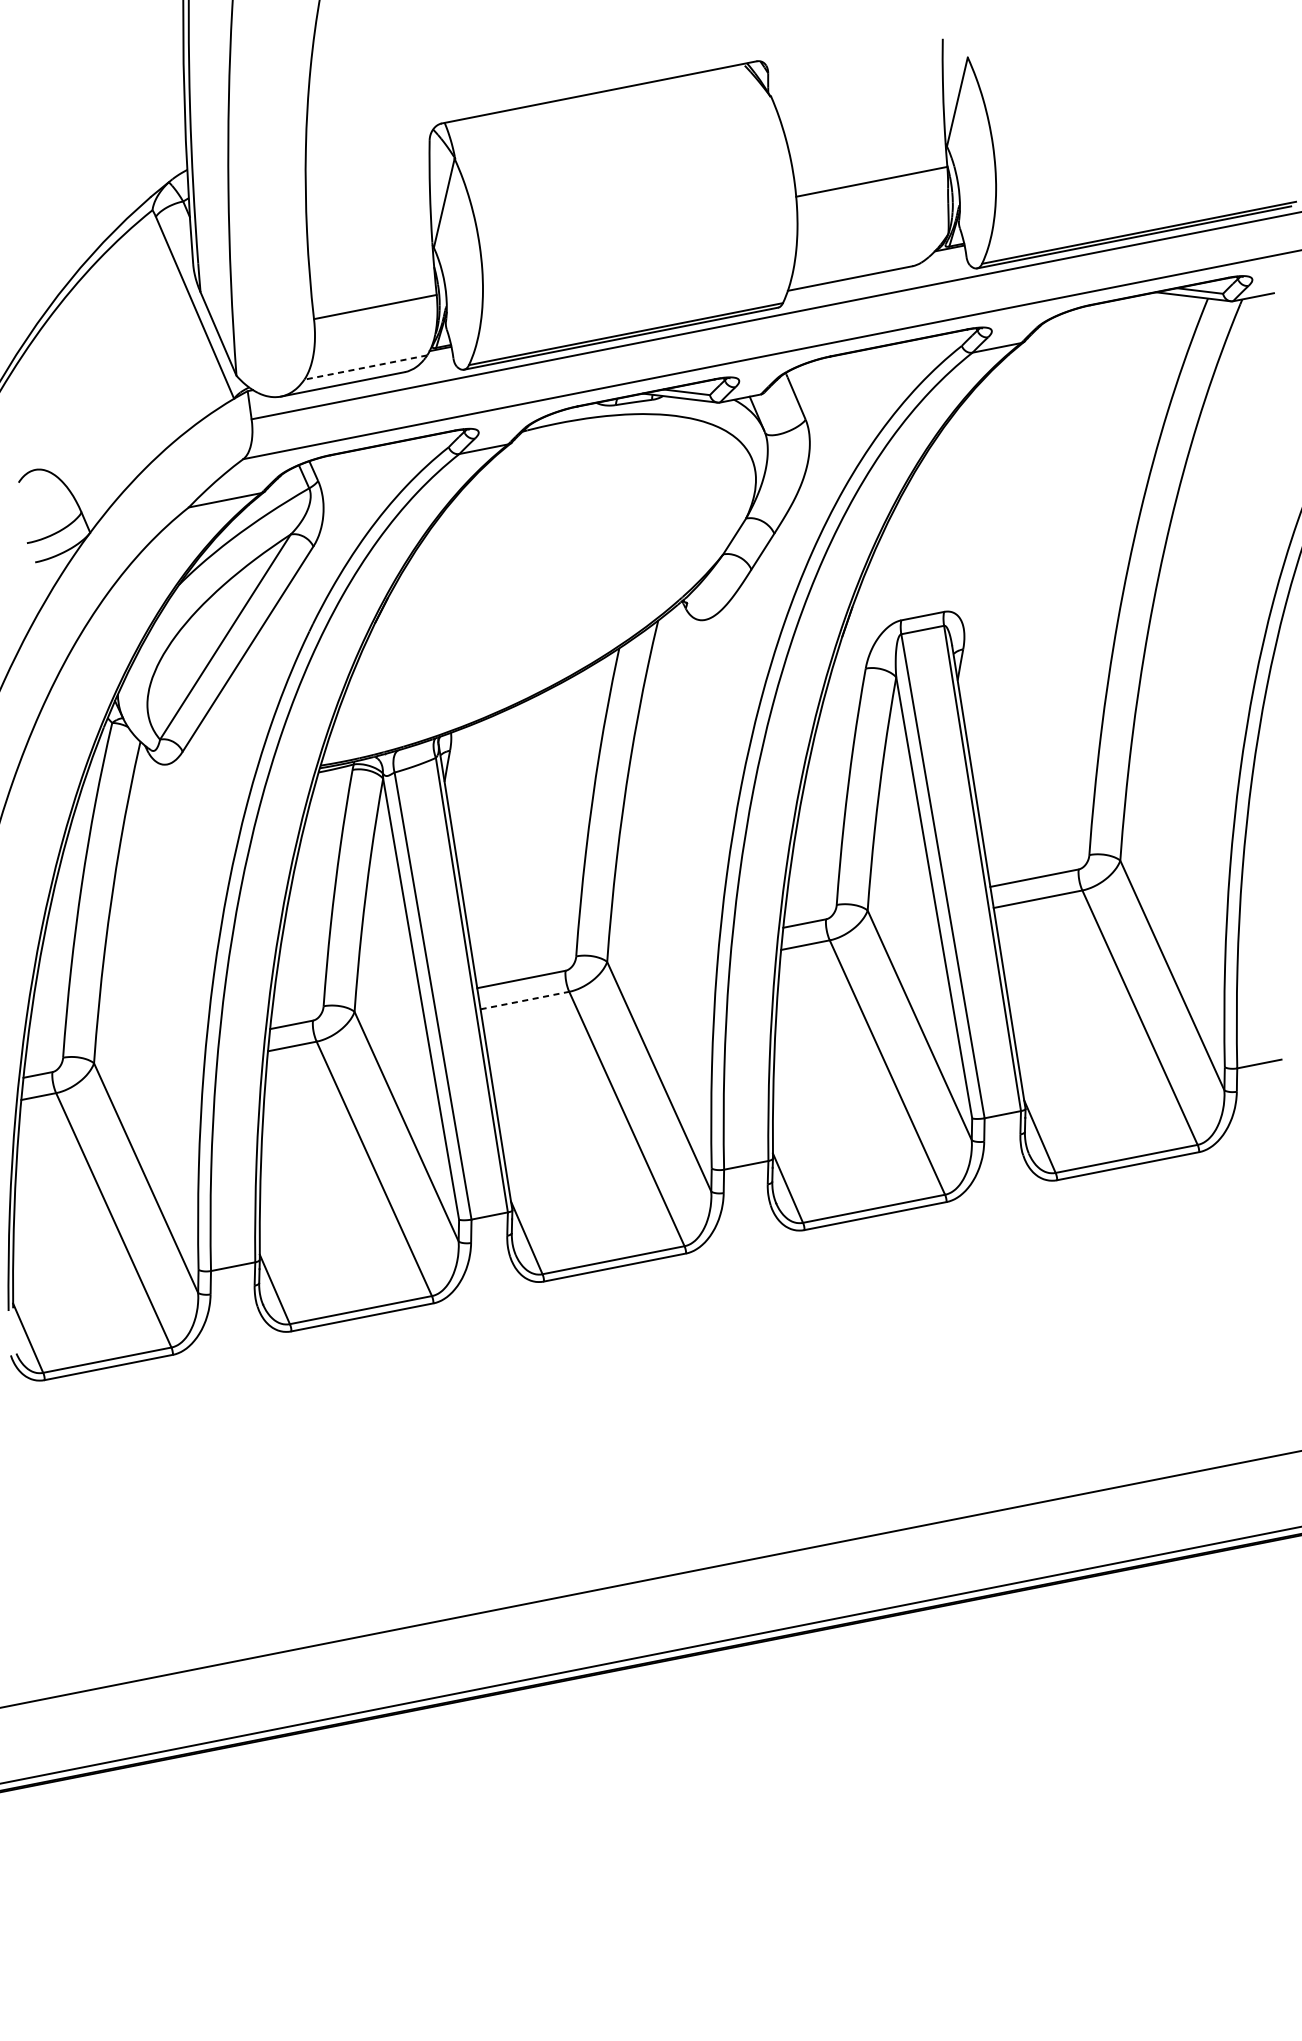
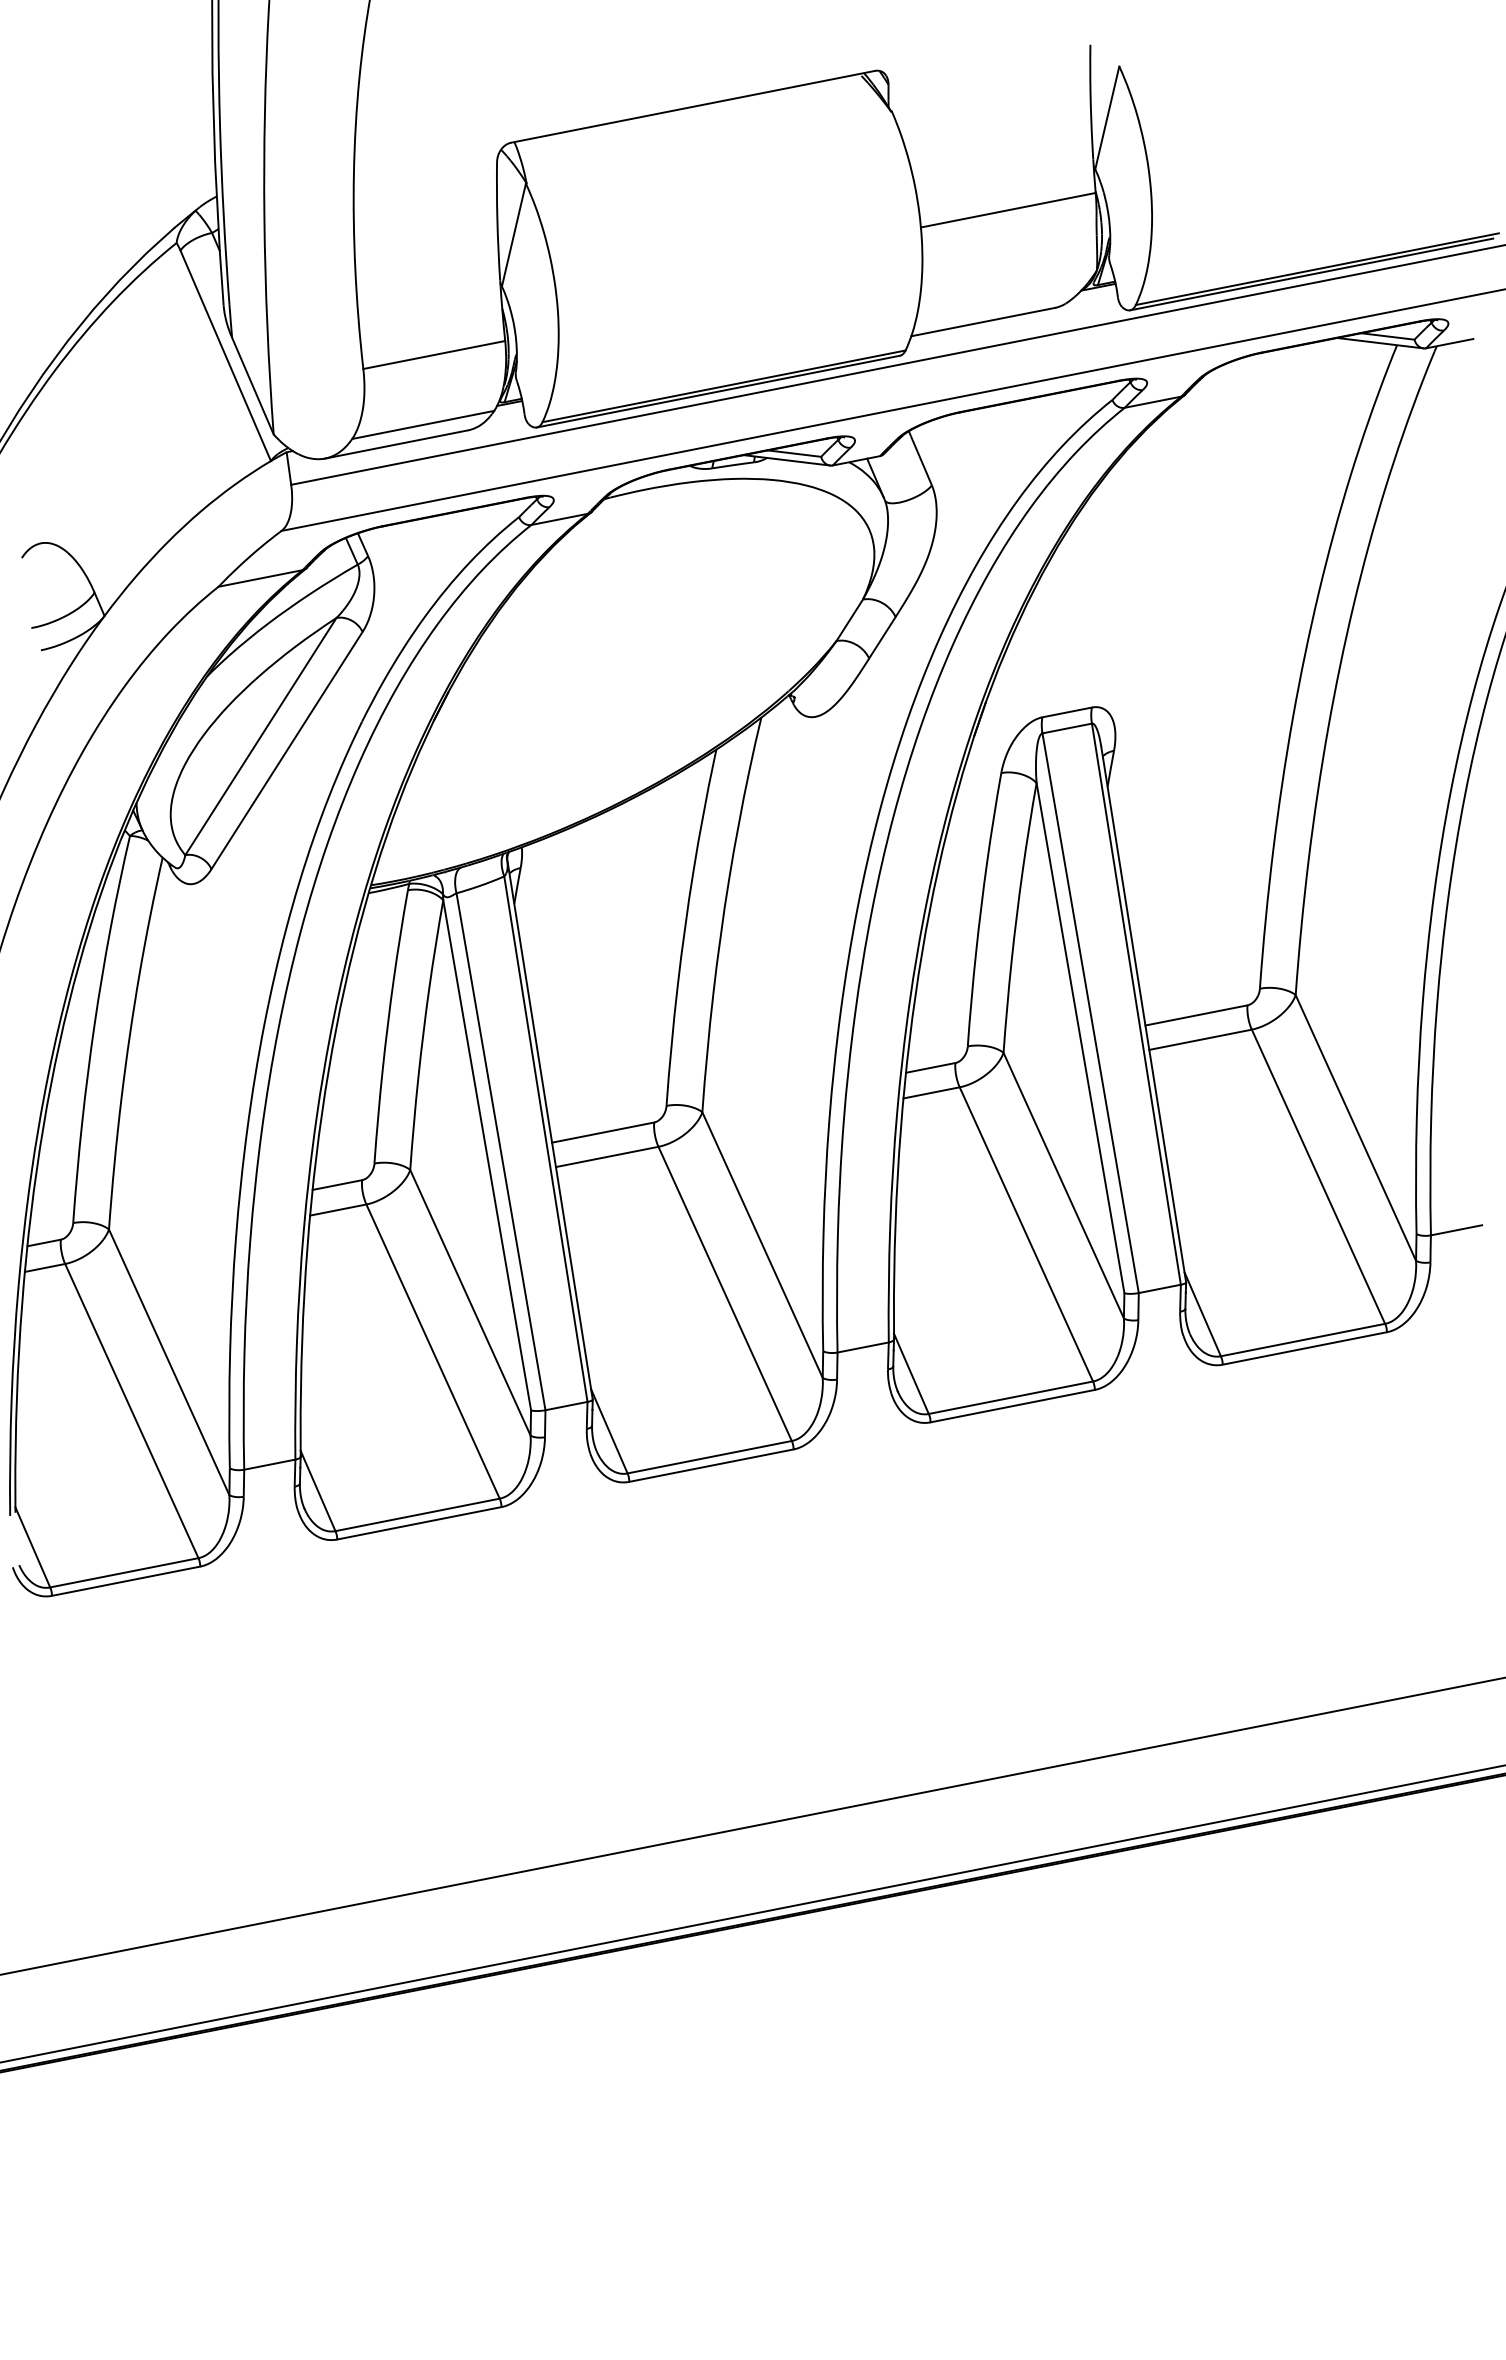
line: (365, 368) -> (422, 425), dashed -> solid
line: (525, 1000) -> (607, 1156), dashed -> solid

